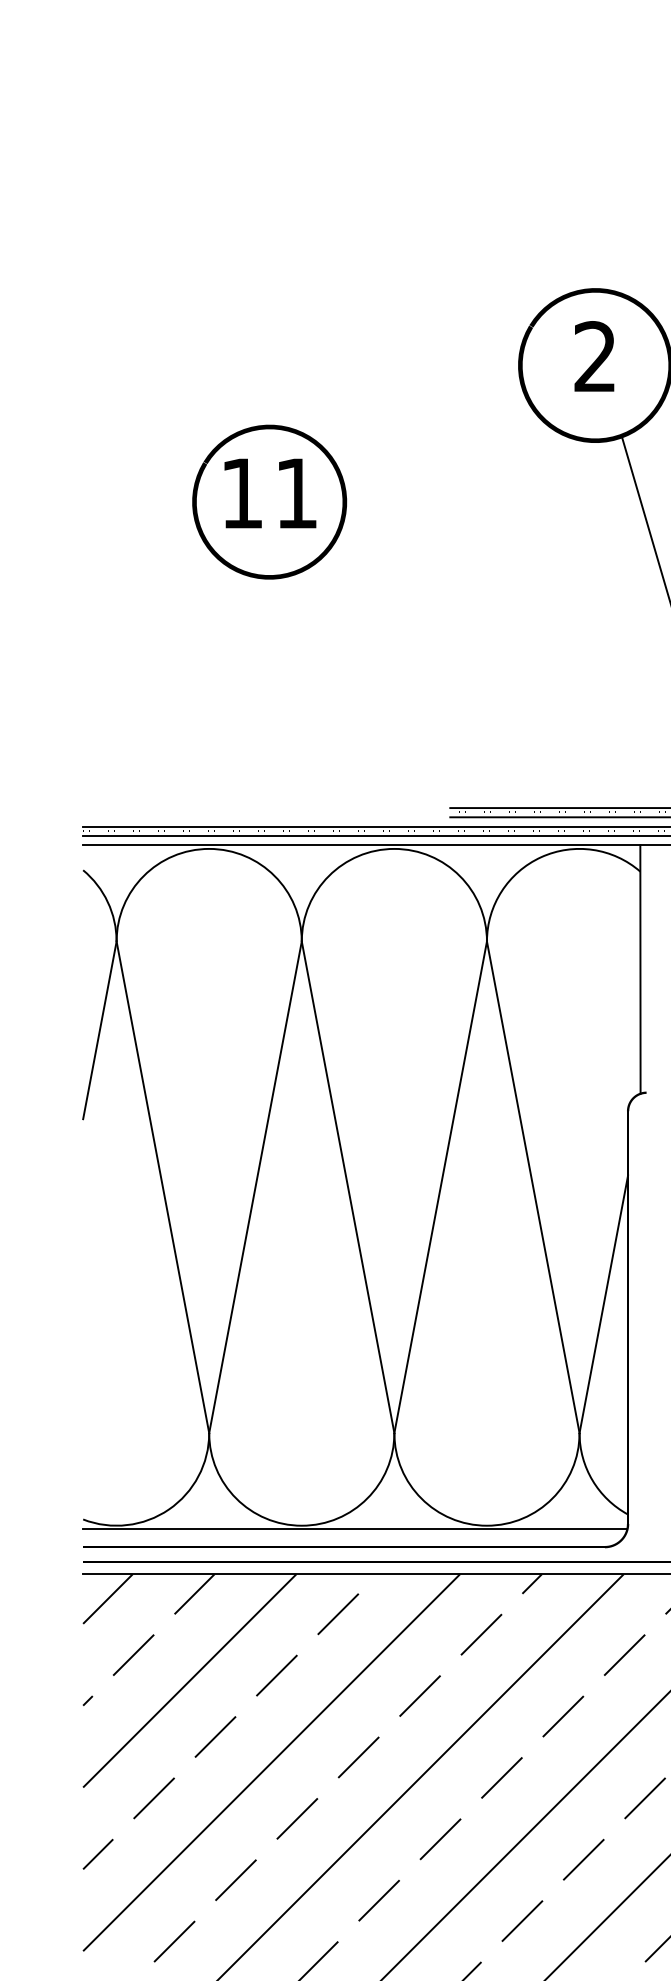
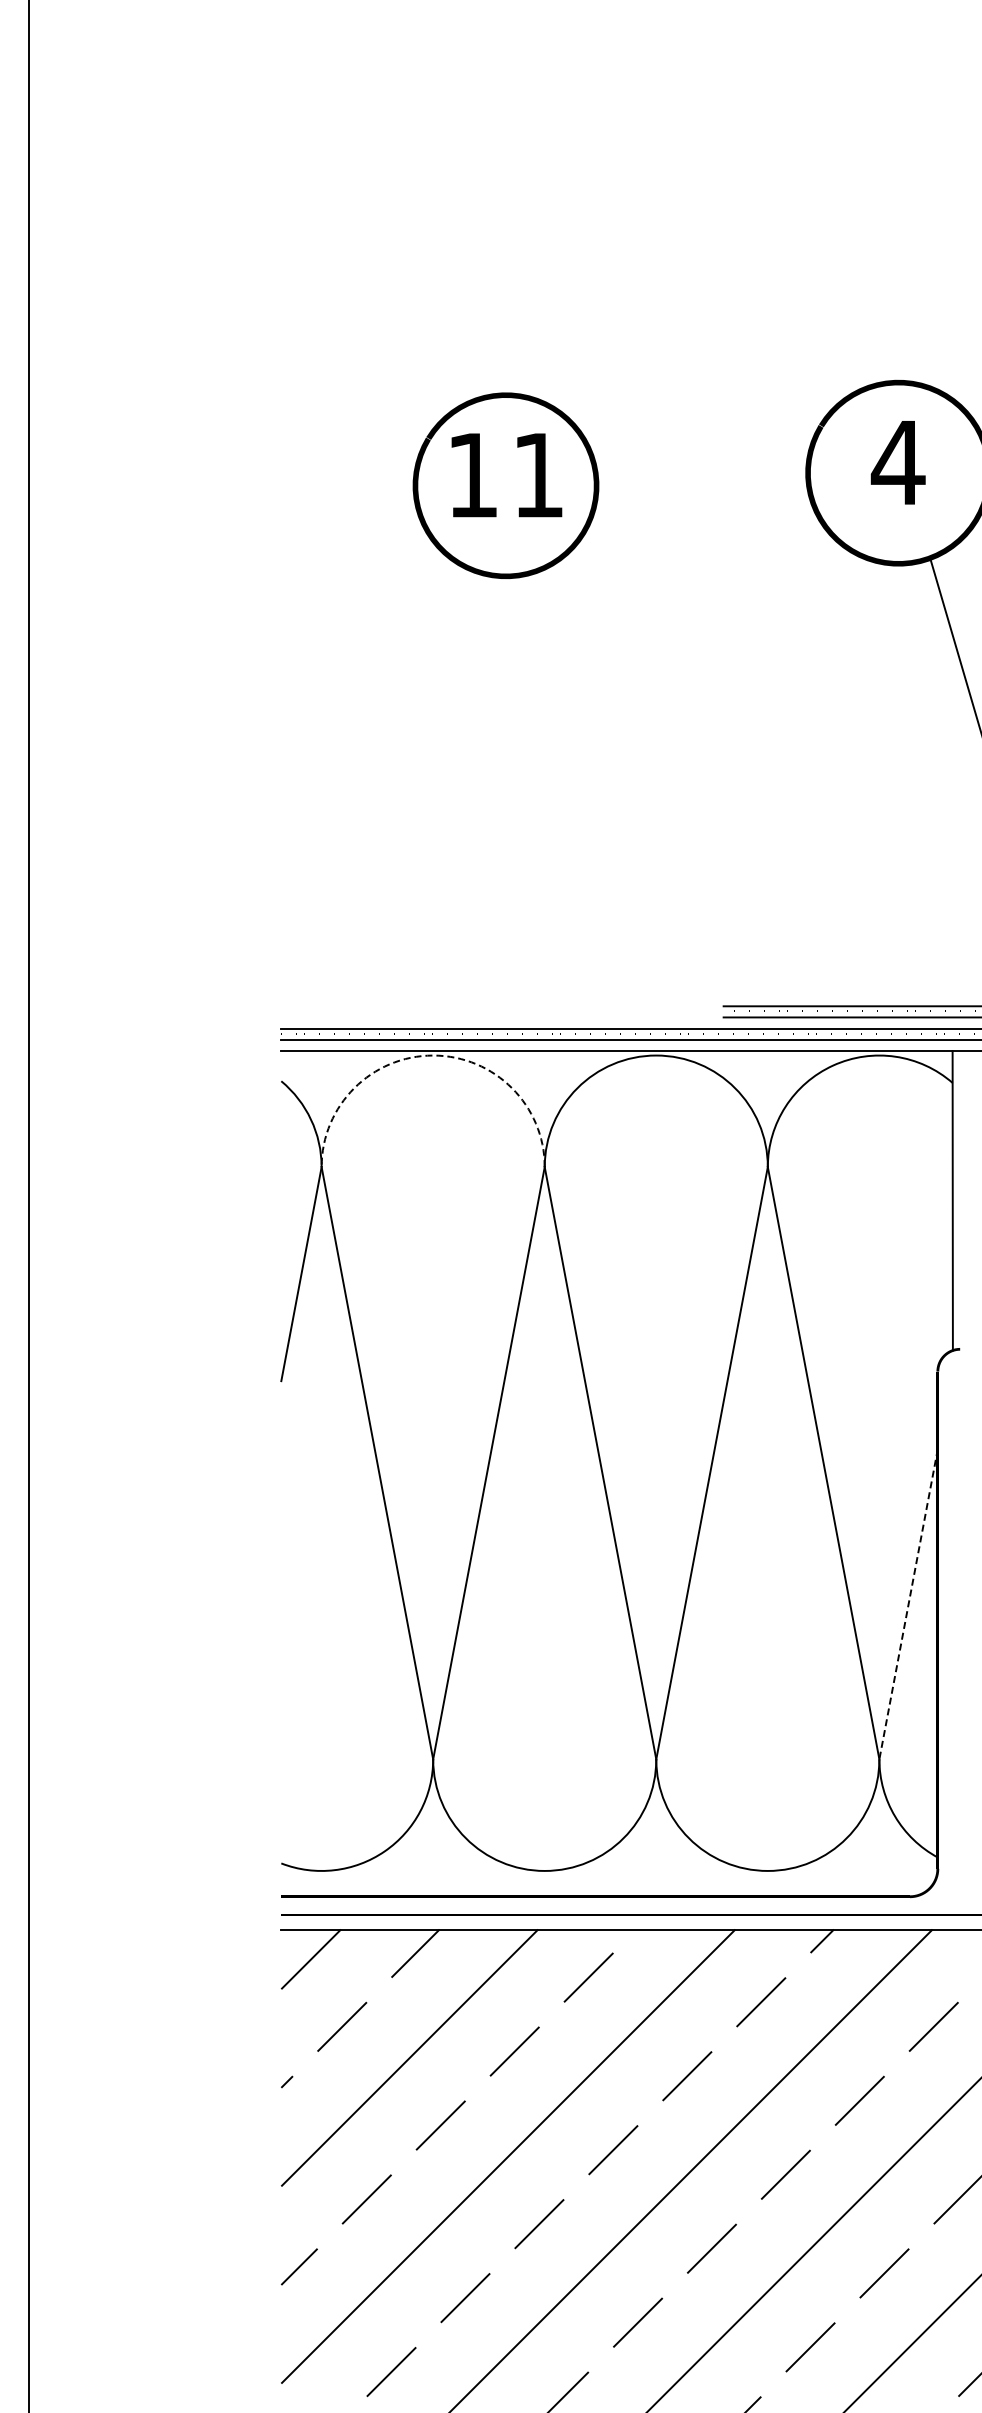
text: (594, 355) -> (897, 461), 2 -> 4
text: (269, 501) -> (505, 485), moved
arc: (209, 848) -> (433, 1055), solid -> dashed
line: (603, 1304) -> (908, 1604), solid -> dashed
line: (355, 1529) -> (609, 1875), removed

